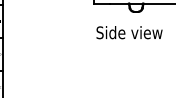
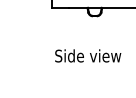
text: (129, 32) -> (88, 55), moved

